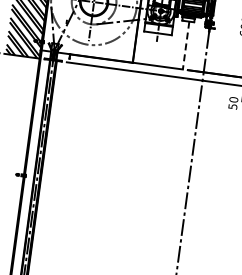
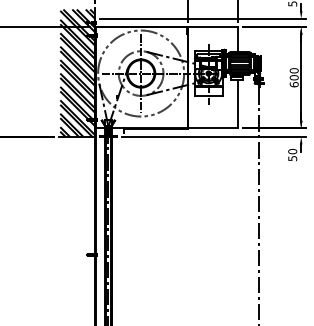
line: (186, 45) -> (238, 104), dashed -> solid

